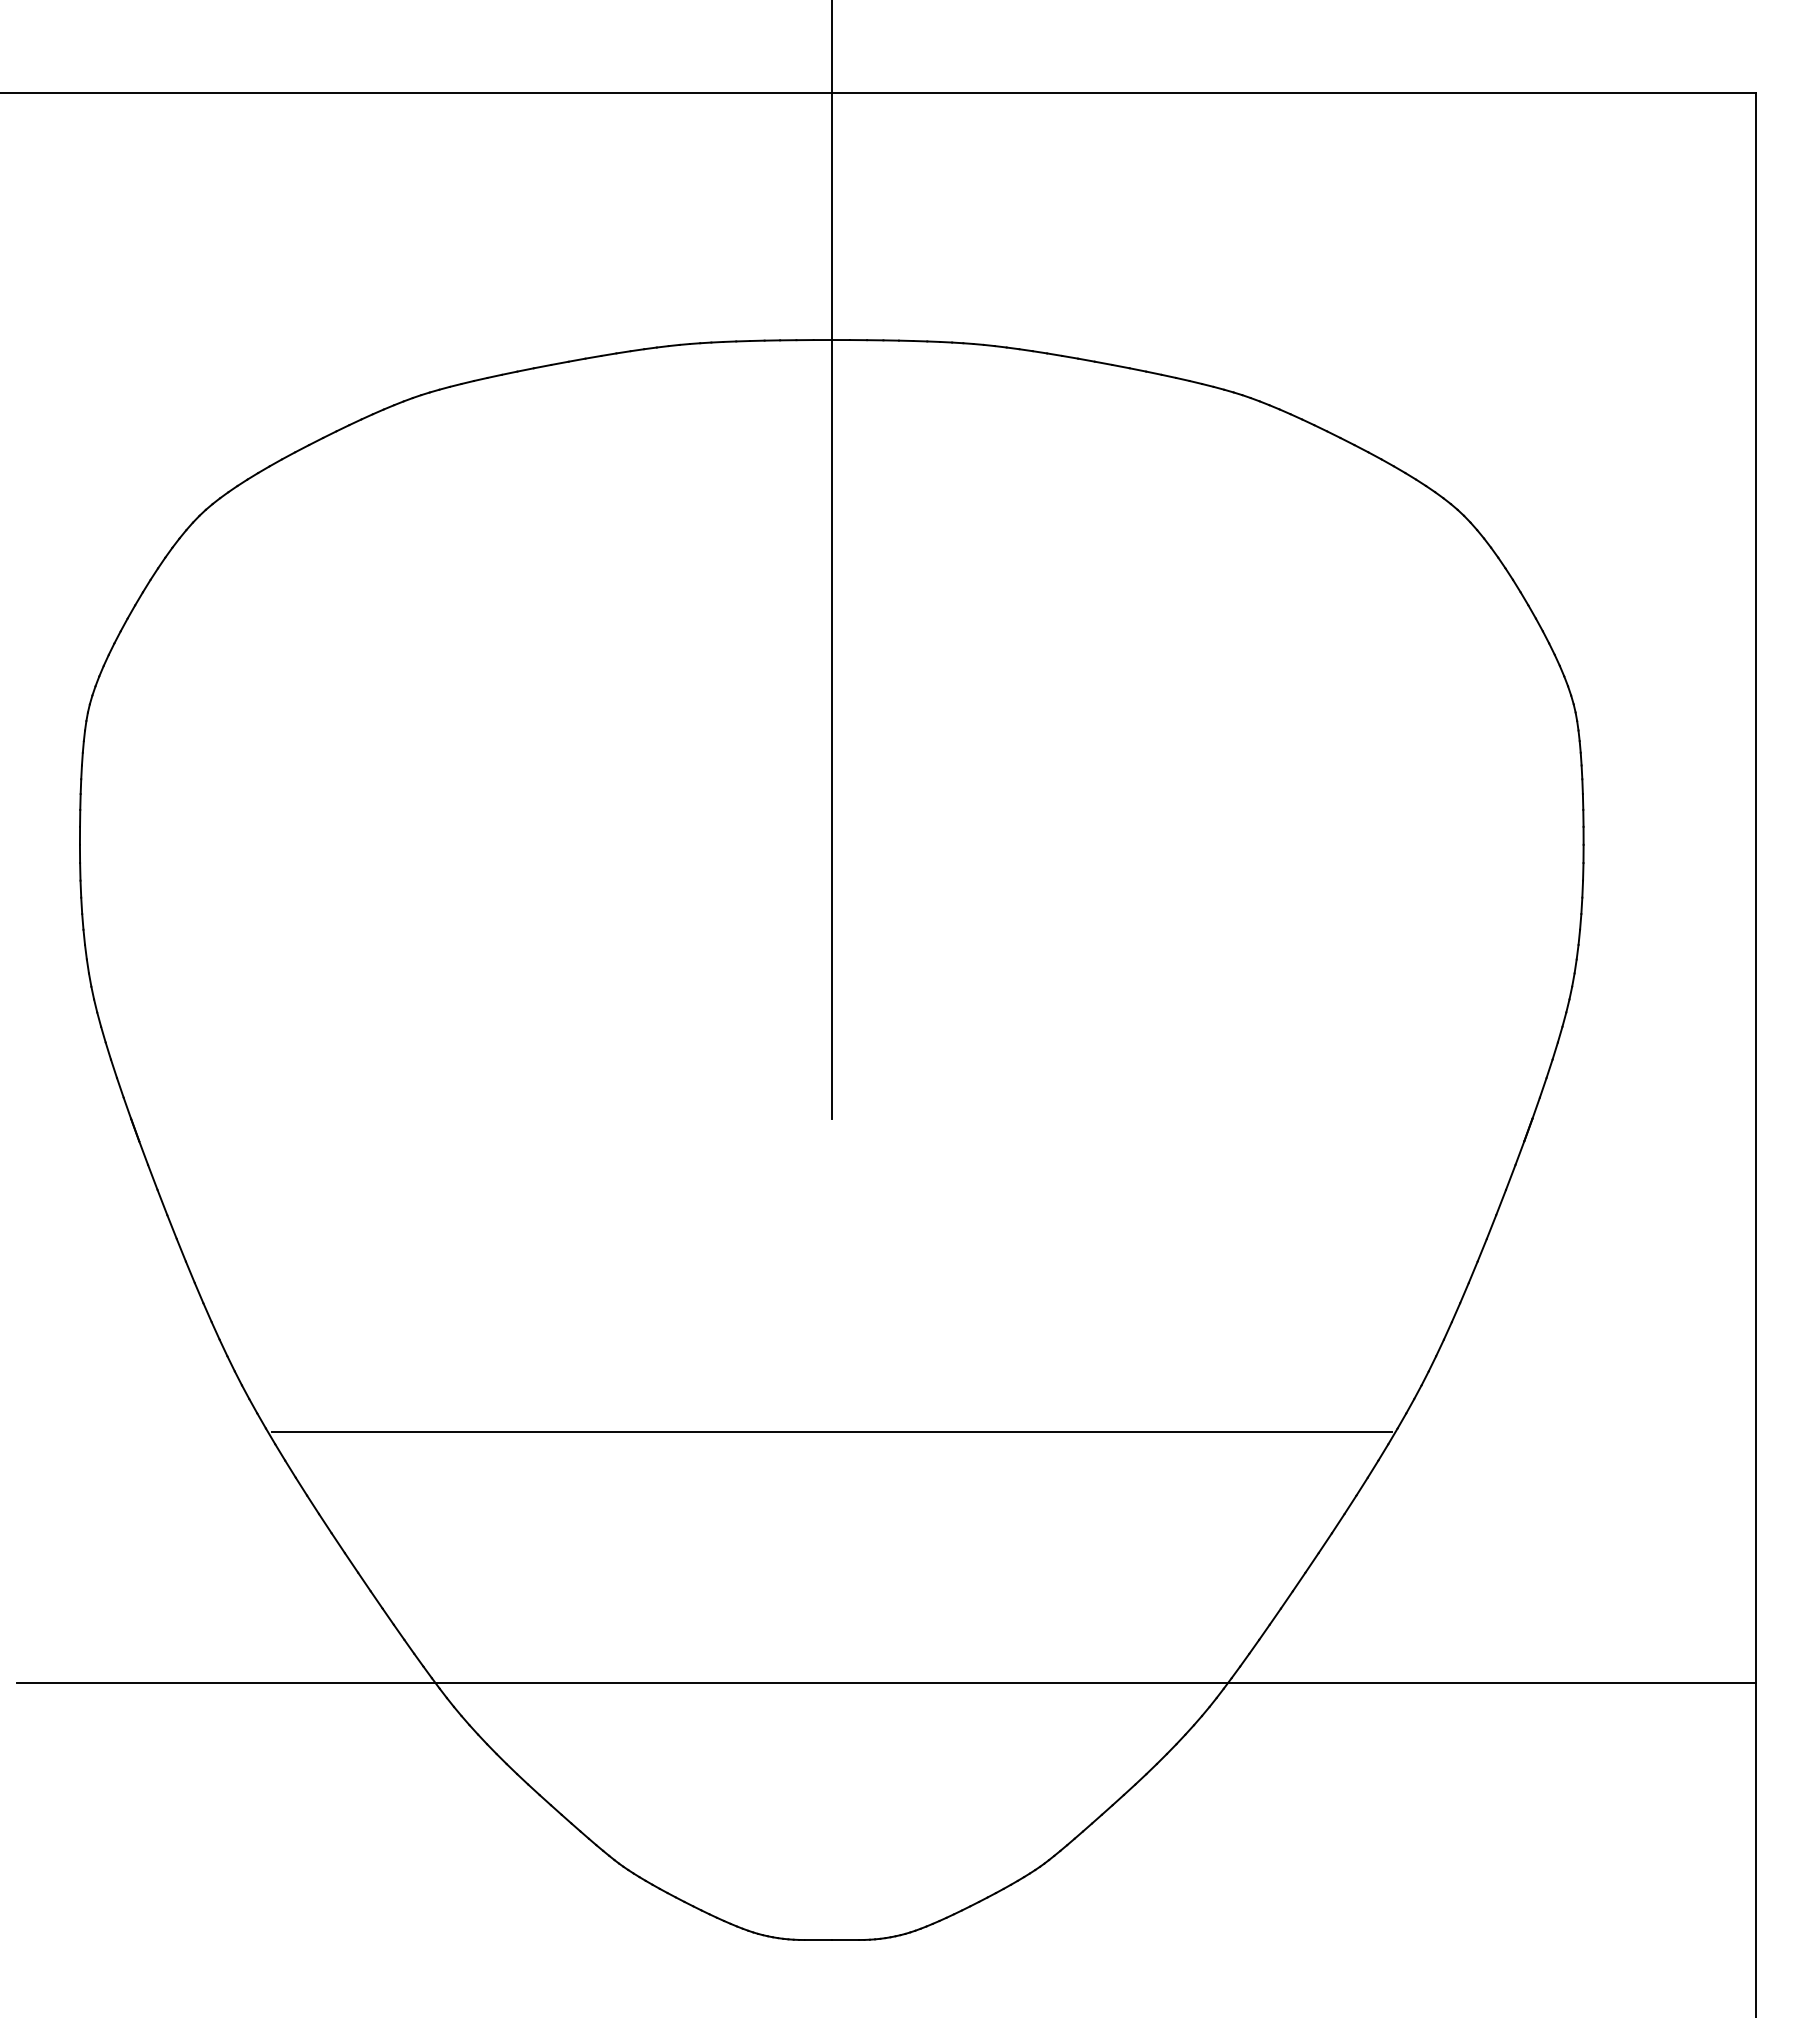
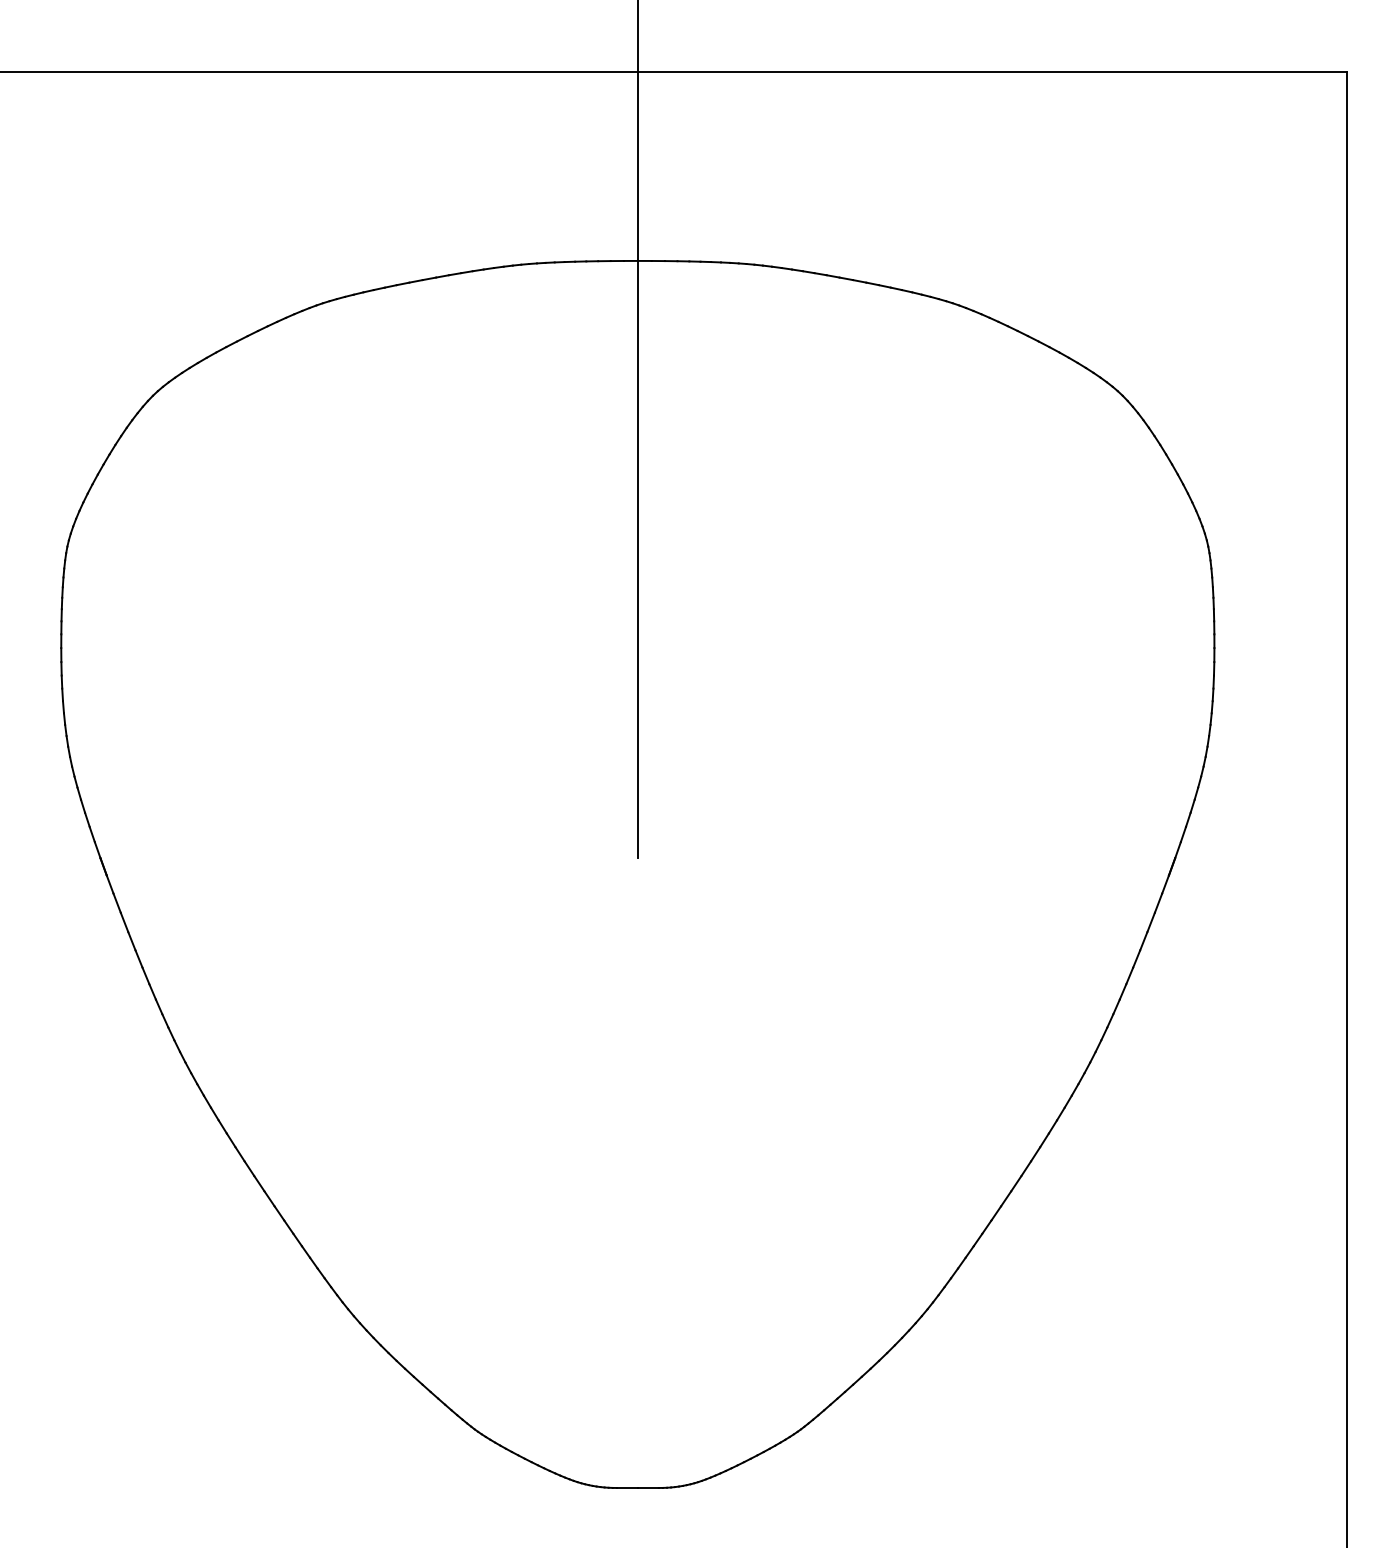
line: (831, 1432) -> (637, 1098), removed
line: (886, 1682) -> (679, 1290), removed

